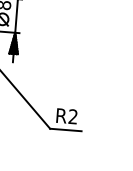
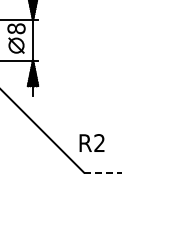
text: (66, 115) -> (91, 142), moved
line: (66, 129) -> (103, 172), solid -> dashed

